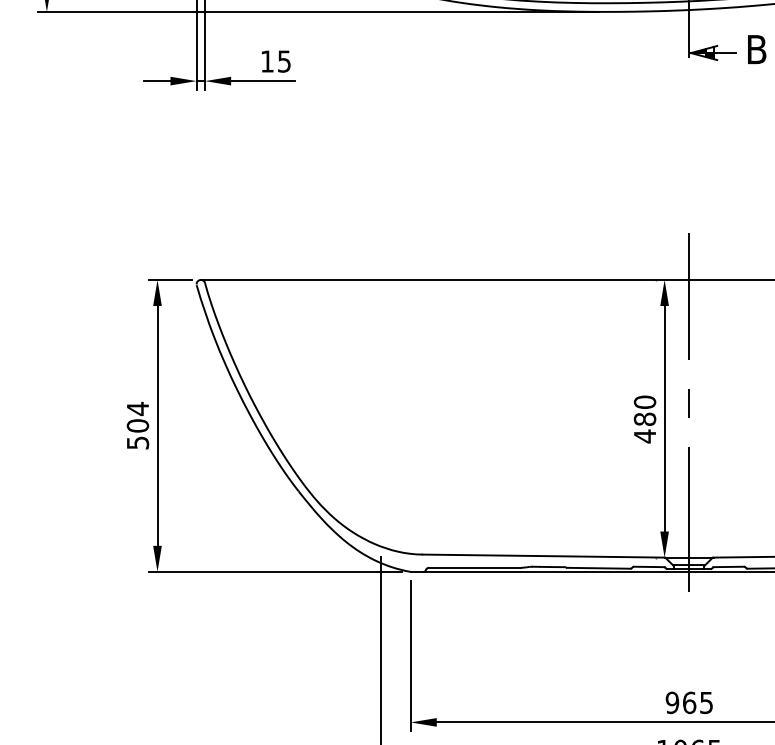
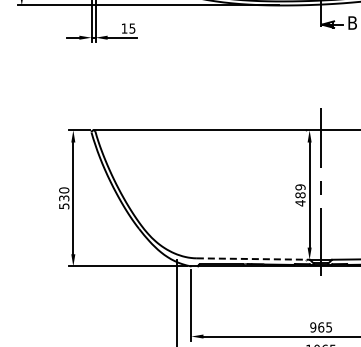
text: (645, 402) -> (300, 187), 480 -> 489
text: (138, 417) -> (64, 194), 504 -> 530
line: (544, 557) -> (253, 259), solid -> dashed

